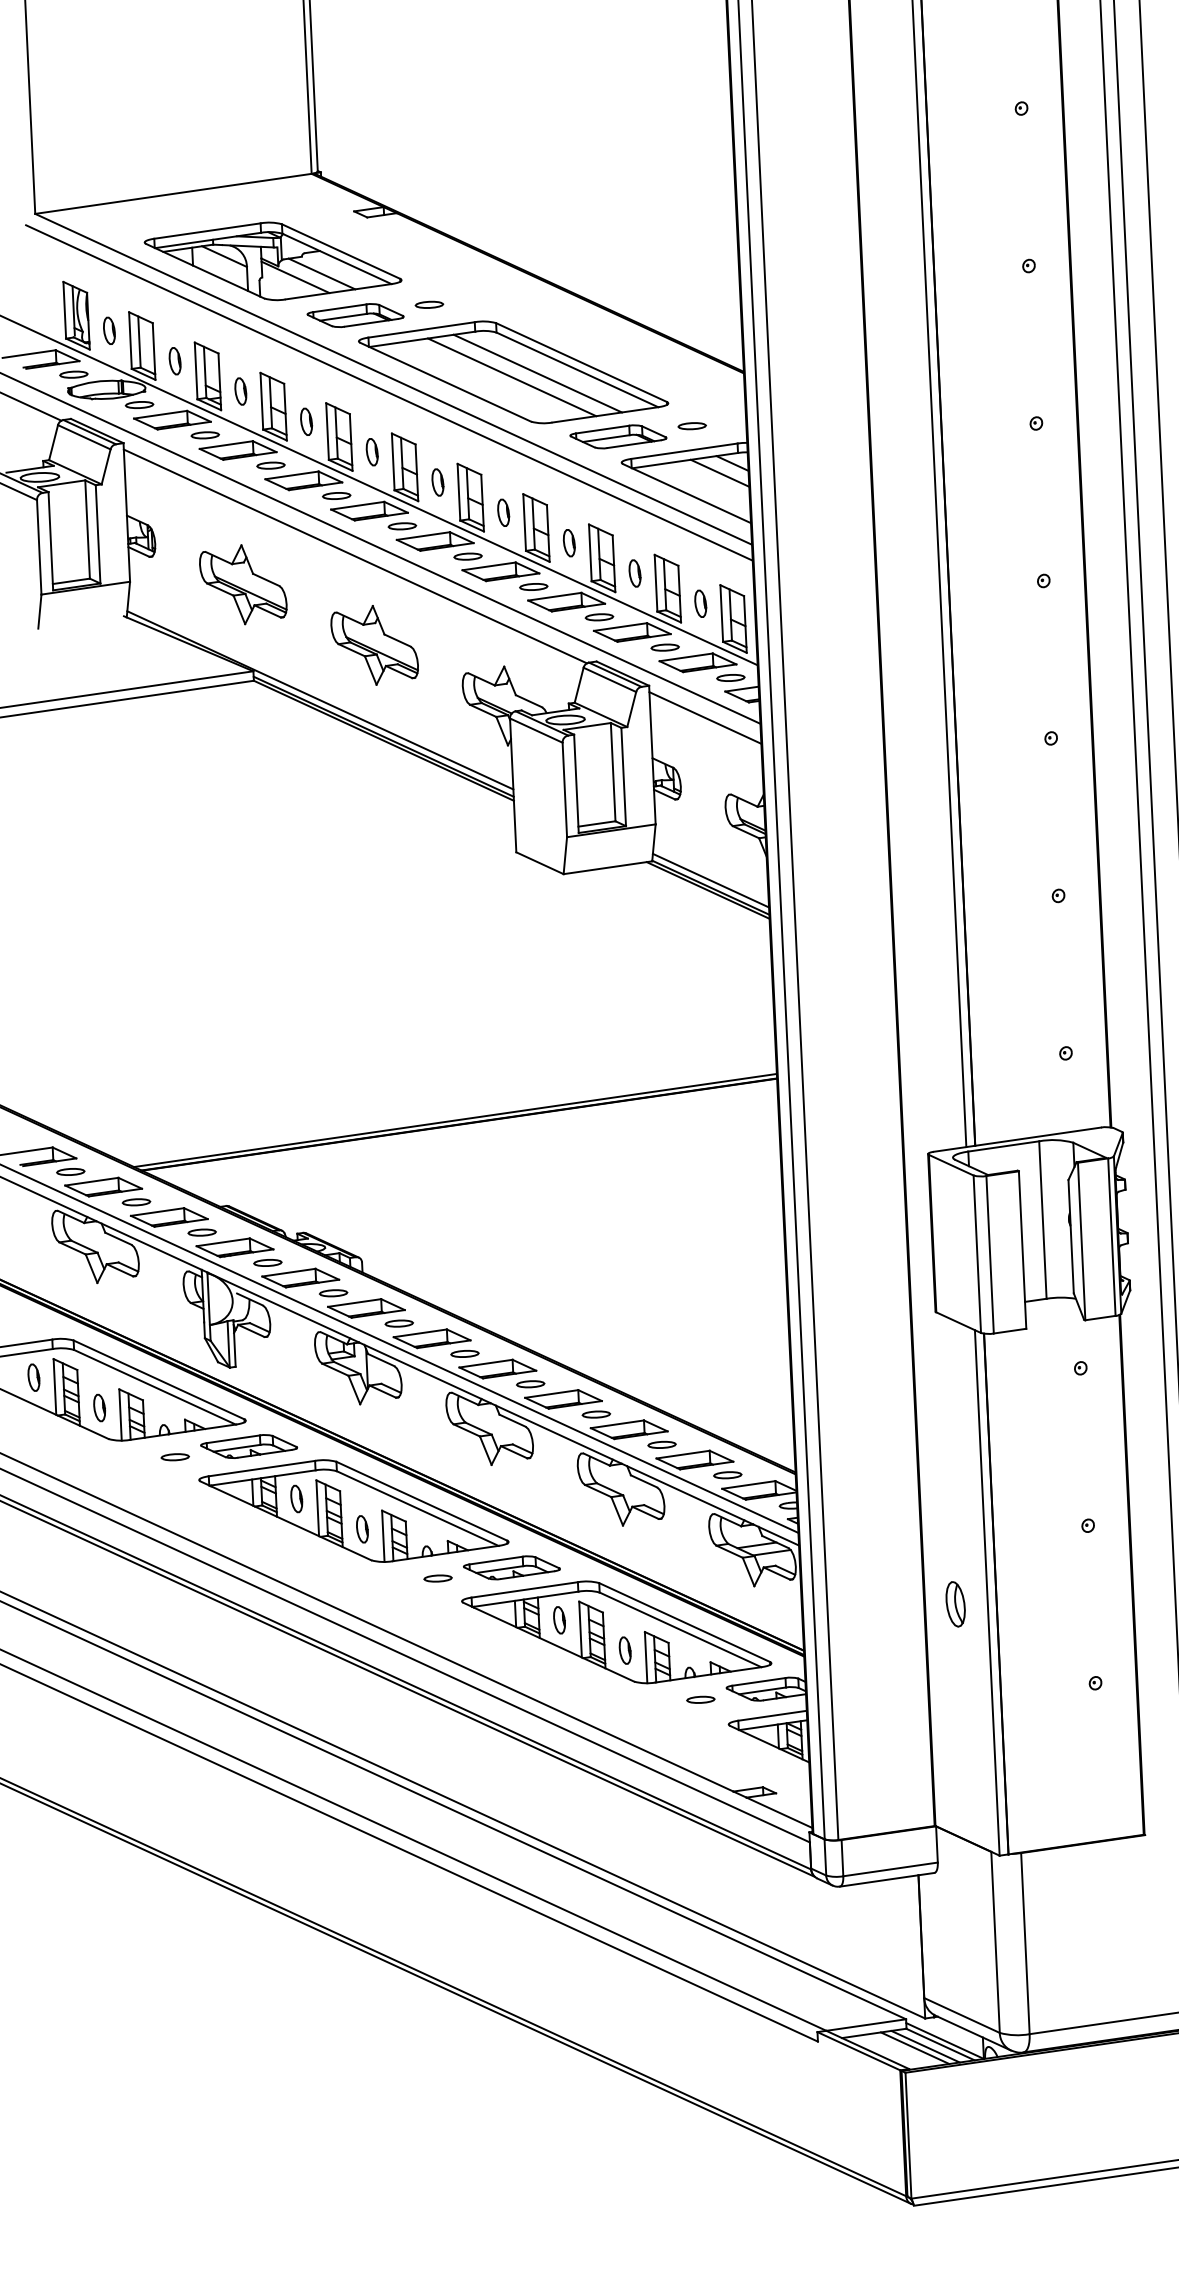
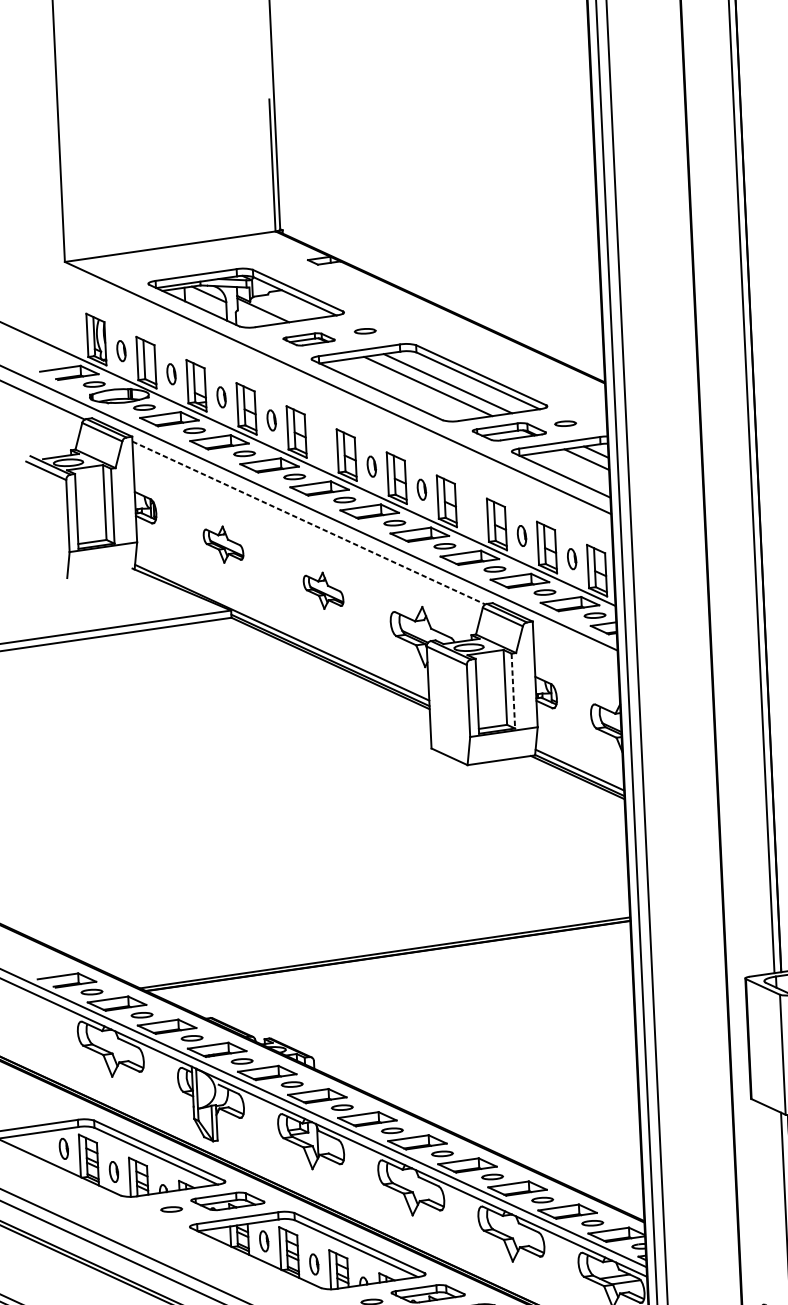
line: (321, 273) -> (283, 307), removed
part: (355, 315) -> (308, 339), size x0.7
line: (389, 392) -> (334, 398), removed
part: (371, 452) -> (321, 443), removed
part: (568, 543) -> (471, 513), removed
line: (355, 556) -> (308, 523), solid -> dashed
part: (243, 584) -> (223, 544), size x0.6
part: (374, 645) -> (323, 590), size x0.6
line: (705, 717) -> (575, 645), removed
line: (623, 777) -> (513, 691), solid -> dashed

